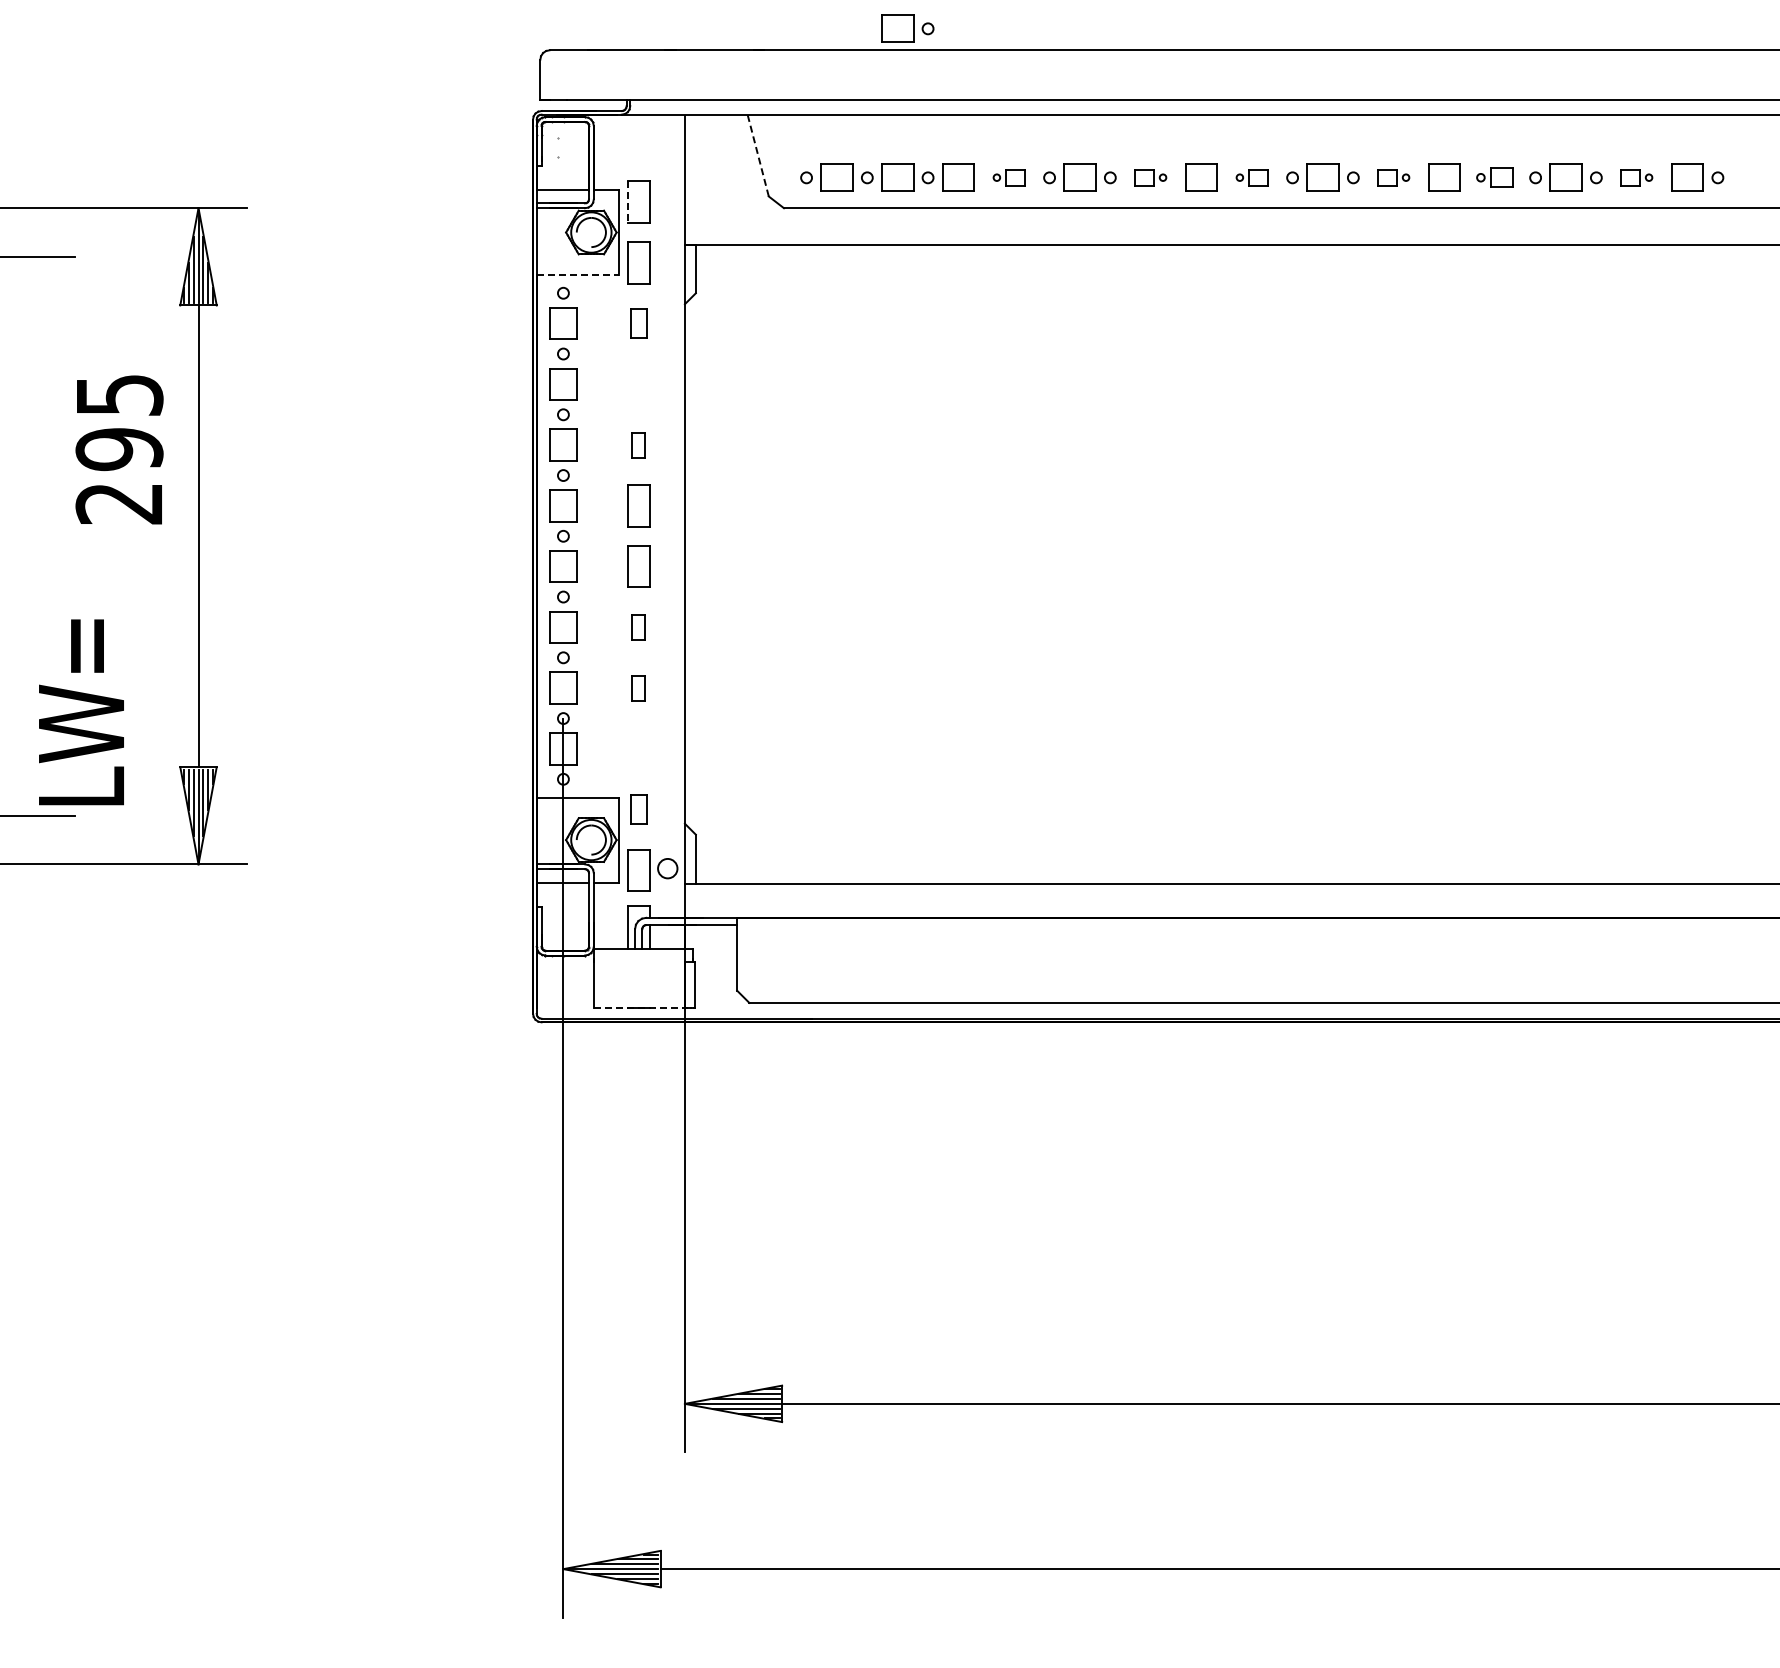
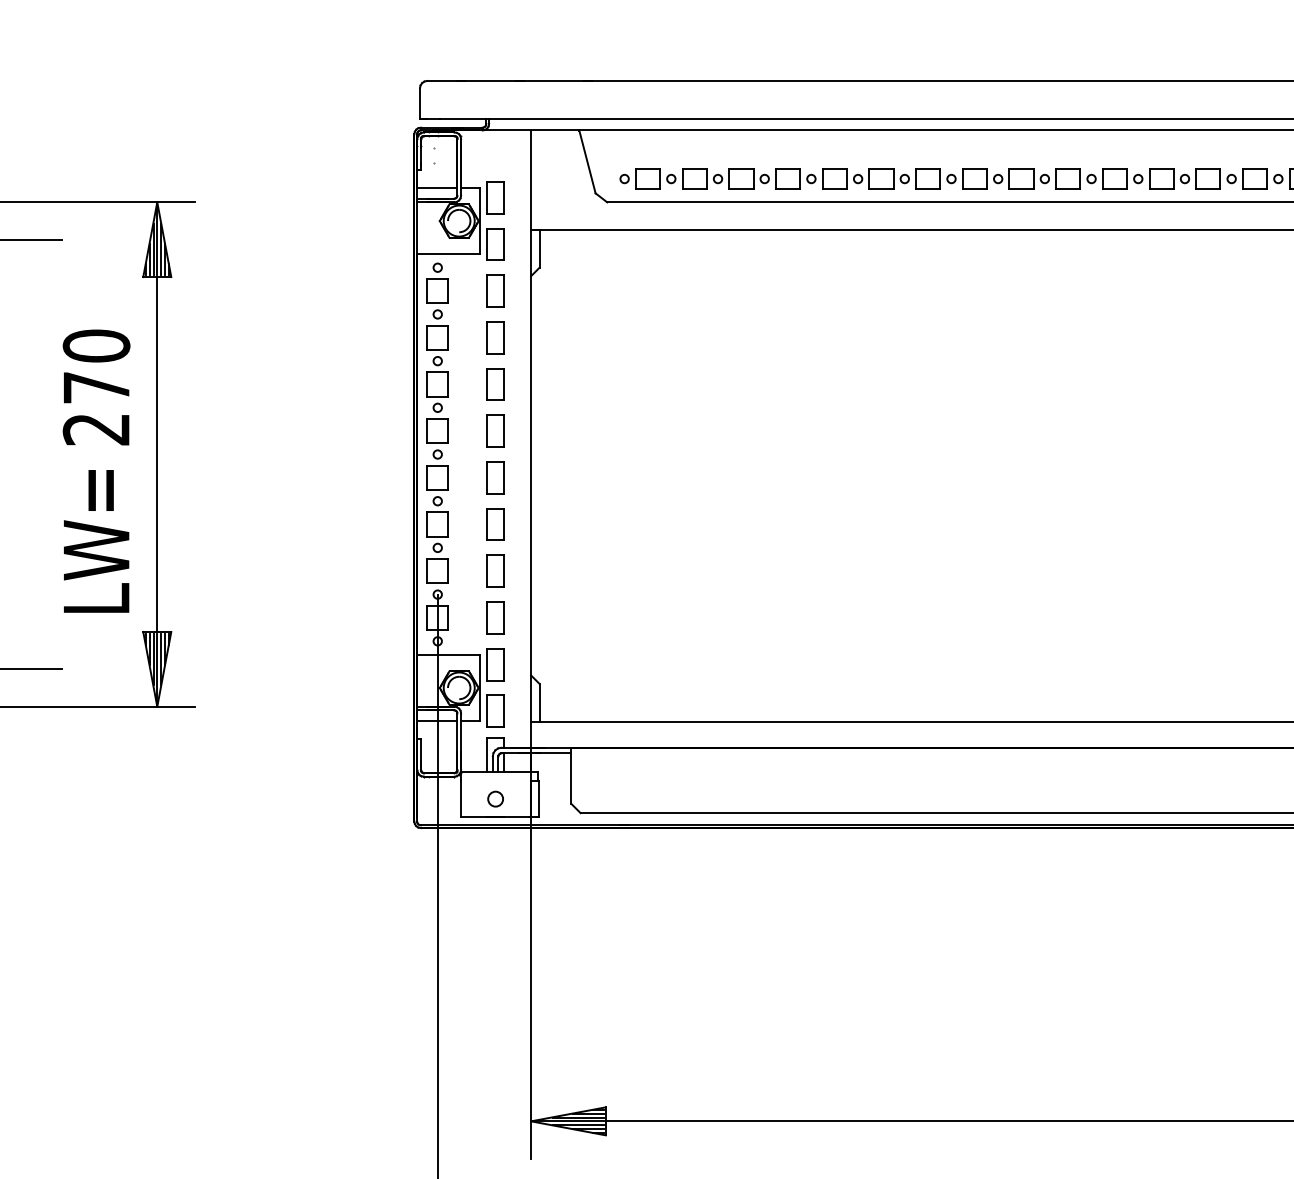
part: (907, 28) -> (702, 64), removed
line: (758, 156) -> (587, 162), dashed -> solid
part: (1008, 177) -> (779, 178), size x1.67
part: (1150, 177) -> (888, 178), size x1.67
part: (1251, 177) -> (966, 178), size x1.67
part: (1393, 177) -> (1075, 178), size x1.67
part: (1494, 177) -> (1153, 178), size x1.43
part: (1636, 177) -> (1262, 178), size x1.67
line: (627, 202) -> (487, 197), dashed -> solid
line: (578, 275) -> (449, 254), dashed -> solid
part: (638, 323) -> (495, 290), size x1.43
part: (638, 384) -> (495, 337), added
text: (119, 422) -> (96, 367), 295 -> 270
part: (638, 445) -> (495, 384), size x1.67
part: (638, 627) -> (495, 524), size x1.67
part: (638, 688) -> (495, 571), size x1.67
text: (81, 712) -> (96, 541), moved
part: (638, 748) -> (495, 617), added
part: (638, 809) -> (495, 664), size x1.43
circle: (667, 868) -> (495, 799), moved
line: (638, 1007) -> (495, 816), dashed -> solid

